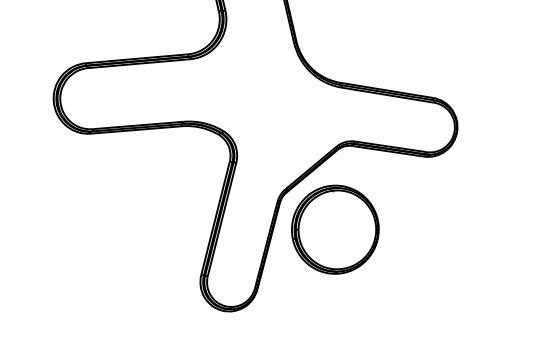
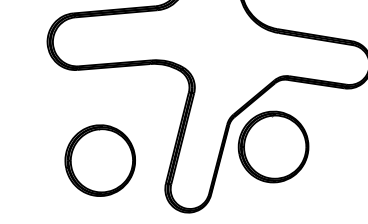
part: (119, 246) -> (100, 160), added

